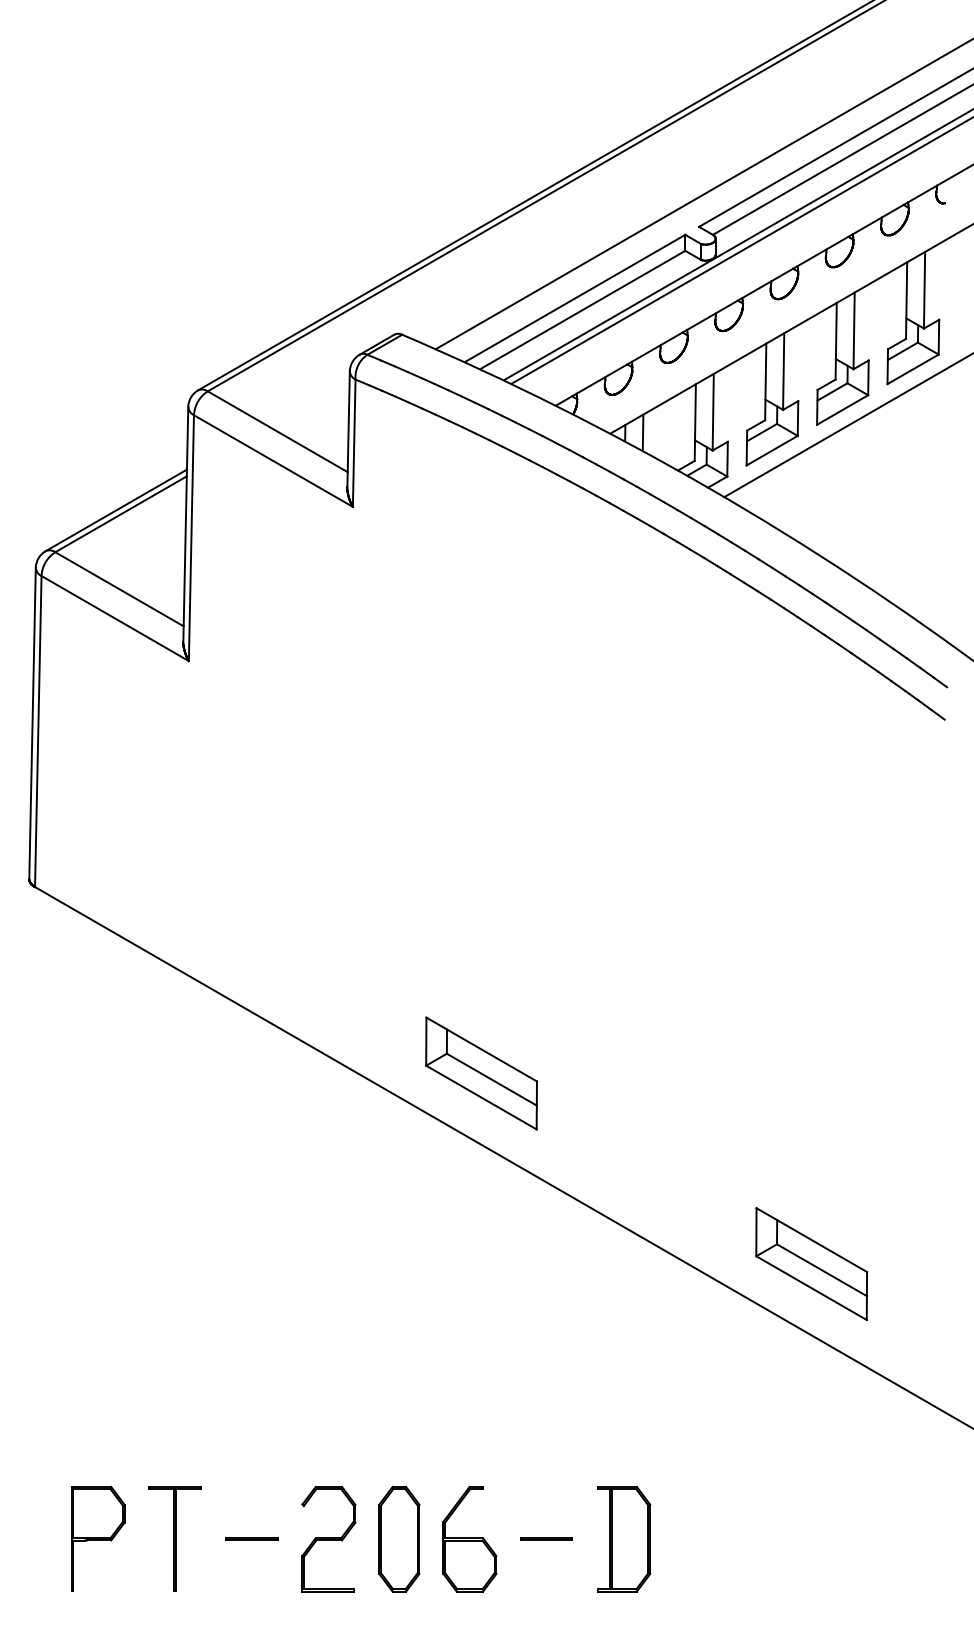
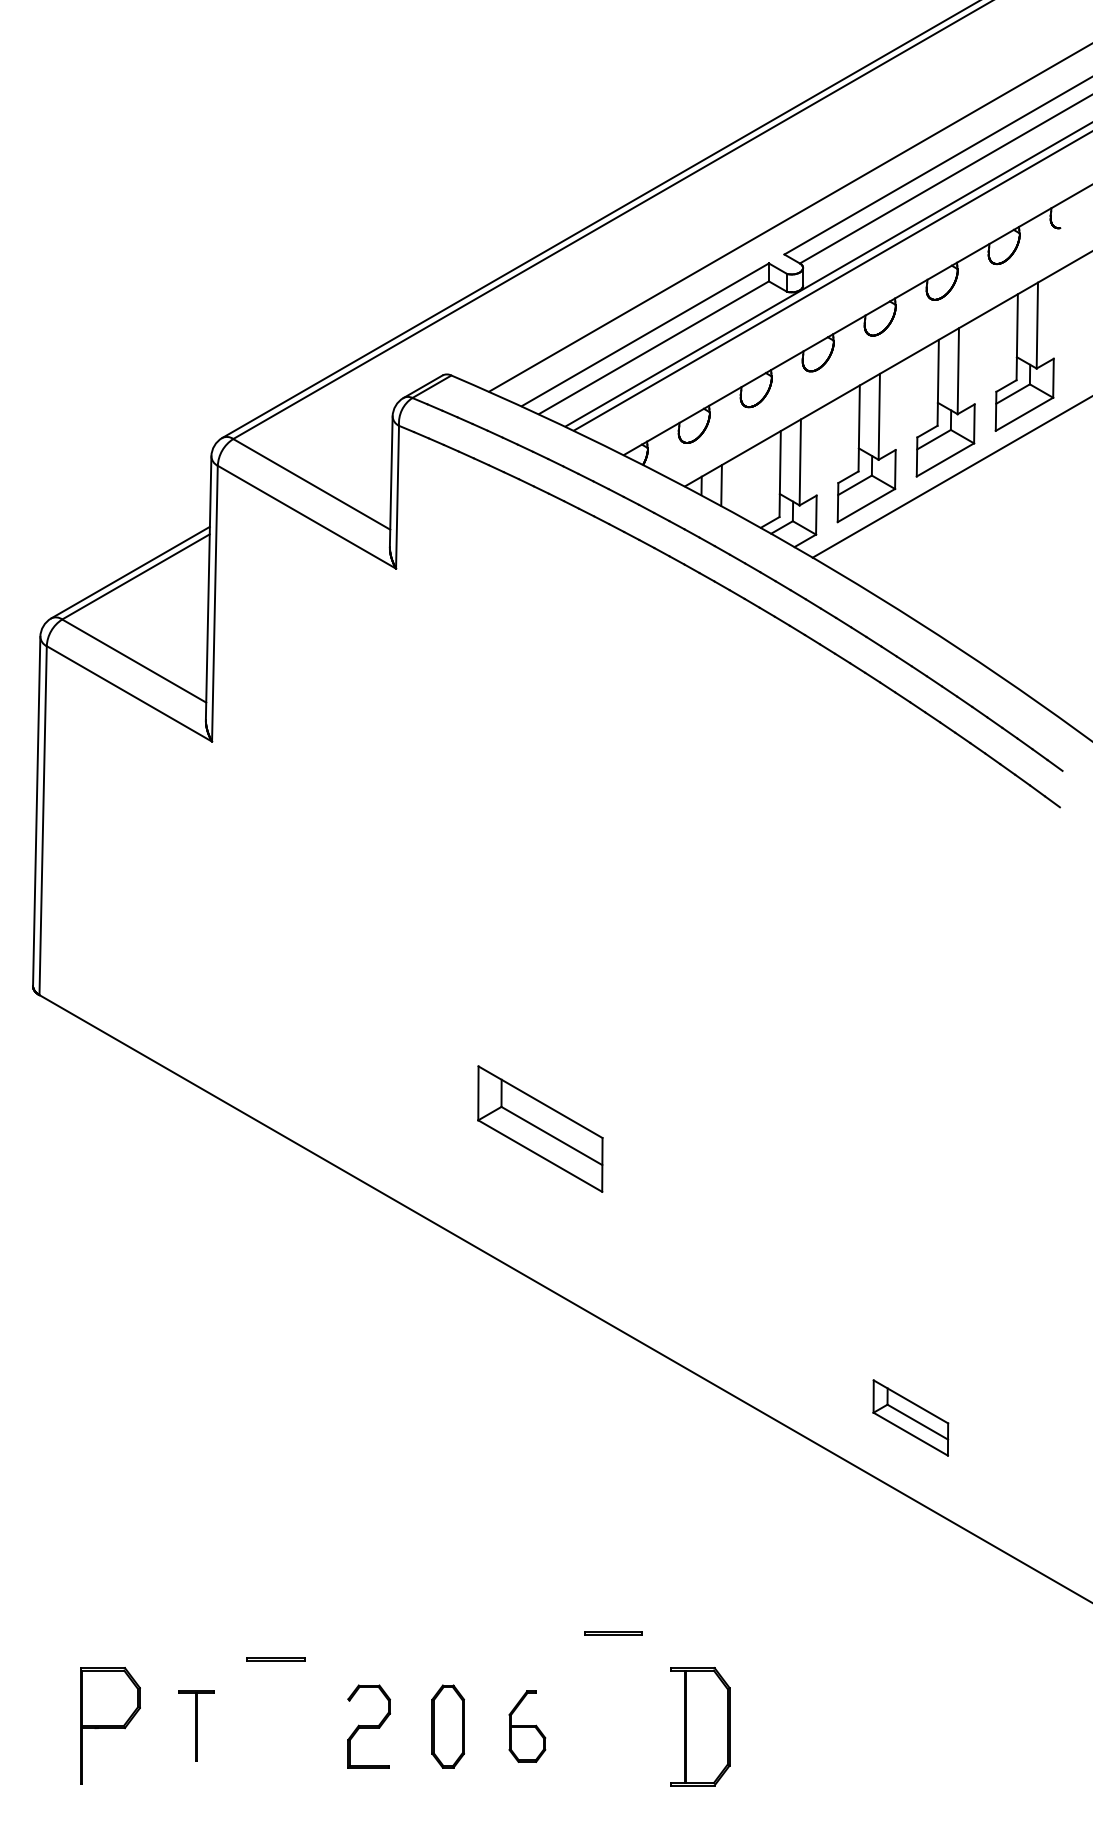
part: (481, 1073) -> (540, 1129), moved
part: (811, 1263) -> (910, 1417), size x0.6
part: (174, 1538) -> (195, 1725), size x0.6
line: (251, 1538) -> (275, 1658), moved
part: (328, 1538) -> (368, 1725), size x0.7
part: (399, 1538) -> (448, 1725), size x0.7
part: (469, 1538) -> (526, 1725), size x0.6
line: (546, 1538) -> (613, 1632), moved

